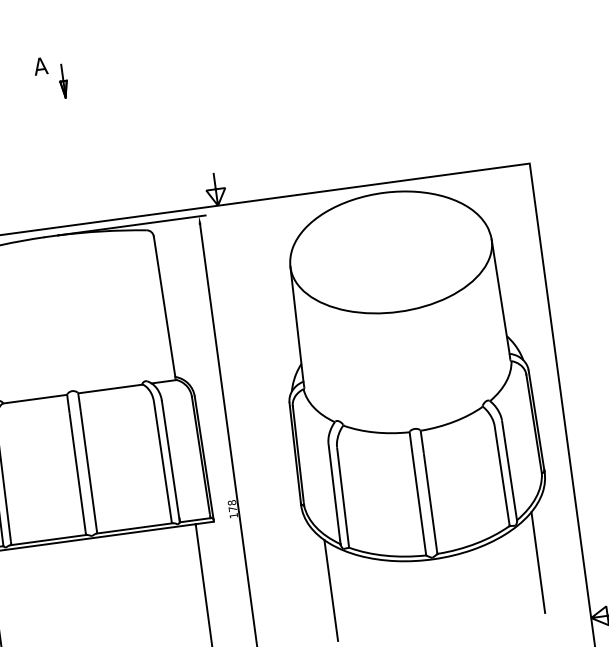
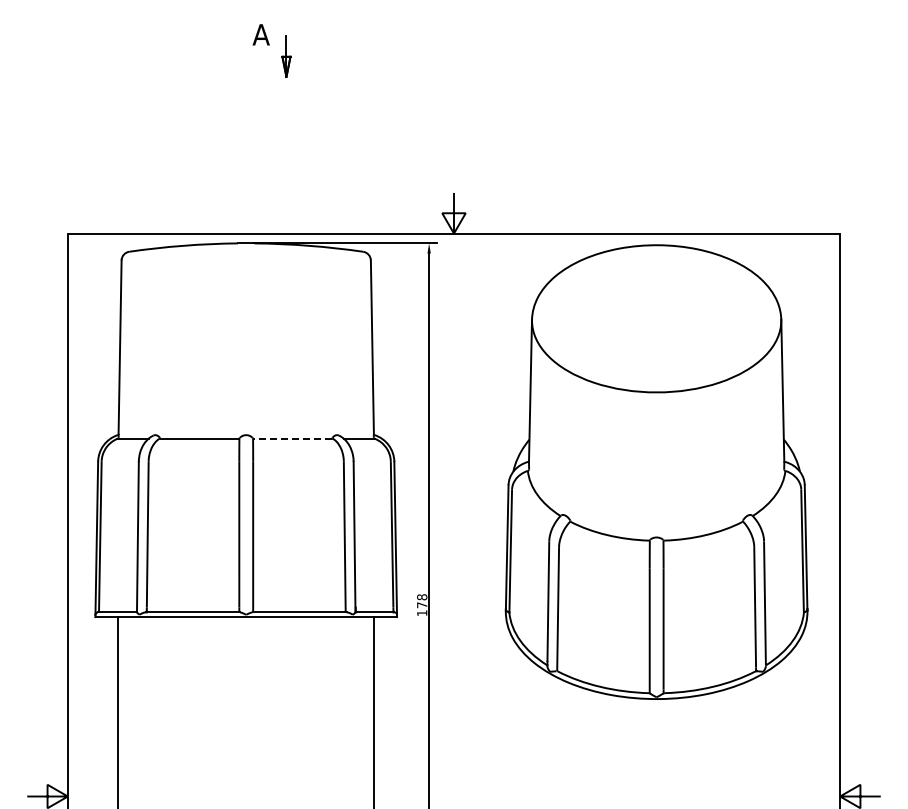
line: (110, 388) -> (292, 438), solid -> dashed
line: (537, 561) -> (784, 719), removed
line: (331, 589) -> (528, 719), removed

